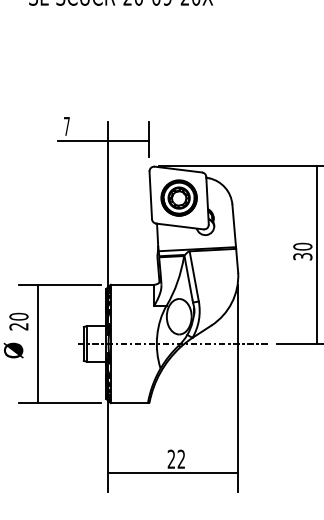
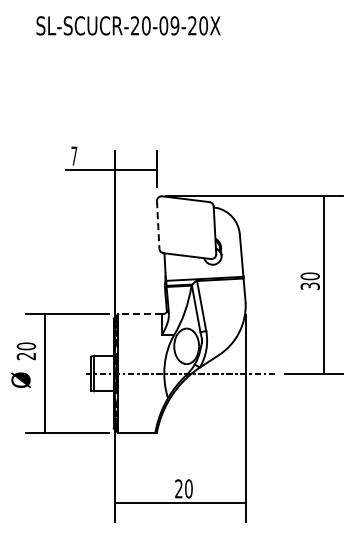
line: (151, 195) -> (158, 225), solid -> dashed
part: (179, 197) -> (186, 227), removed
line: (133, 284) -> (140, 314), solid -> dashed
text: (181, 458) -> (188, 488), 22 -> 20

